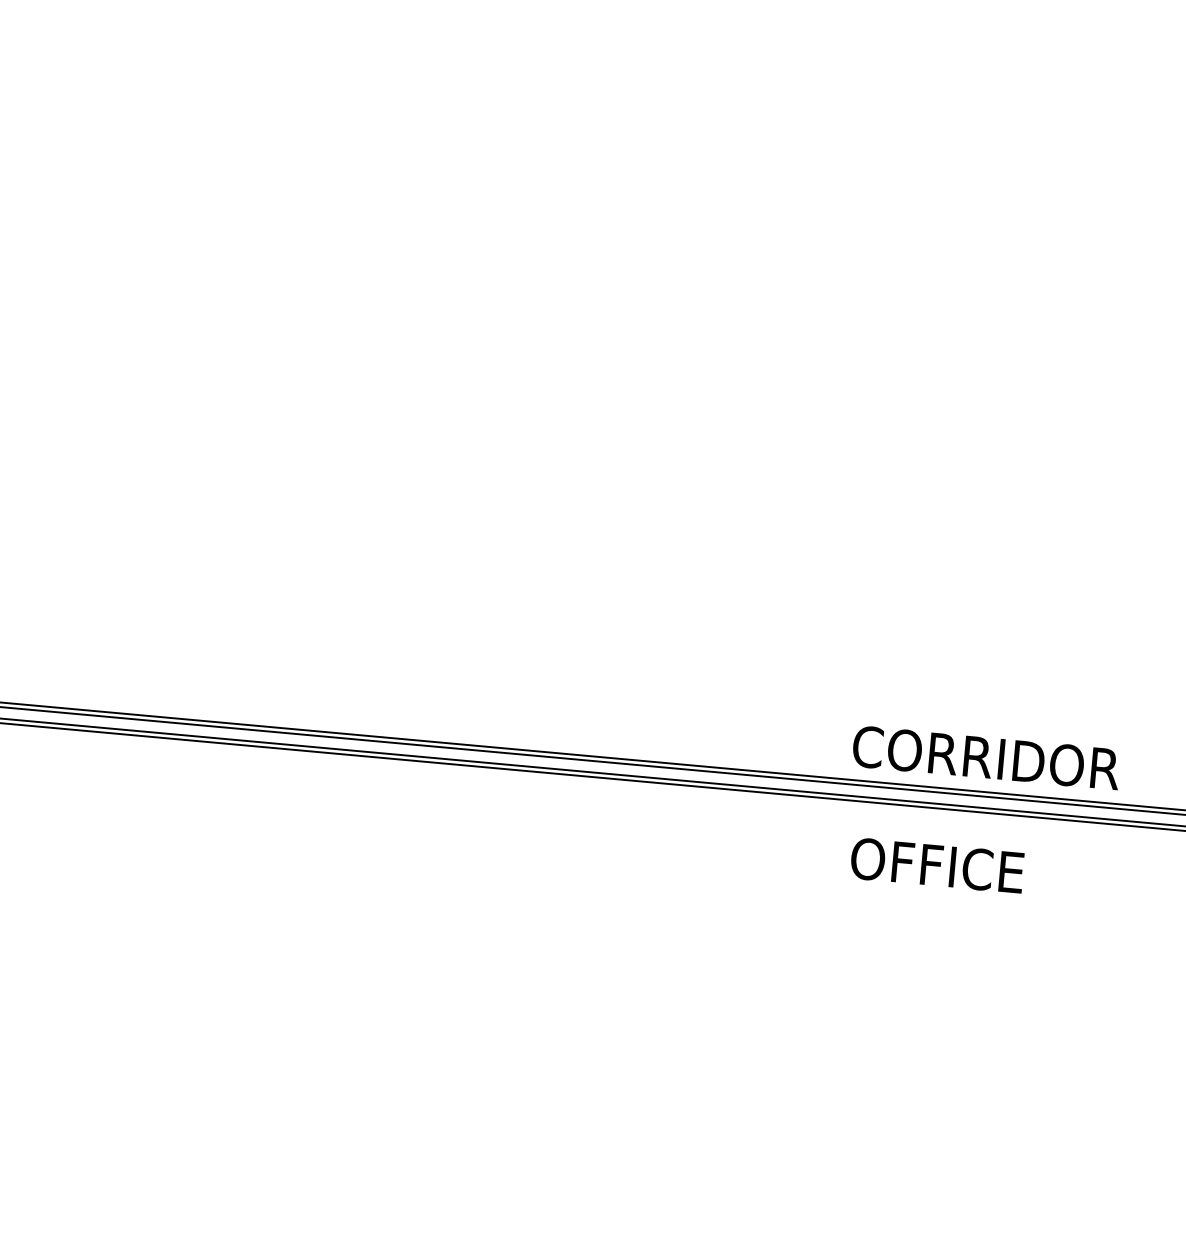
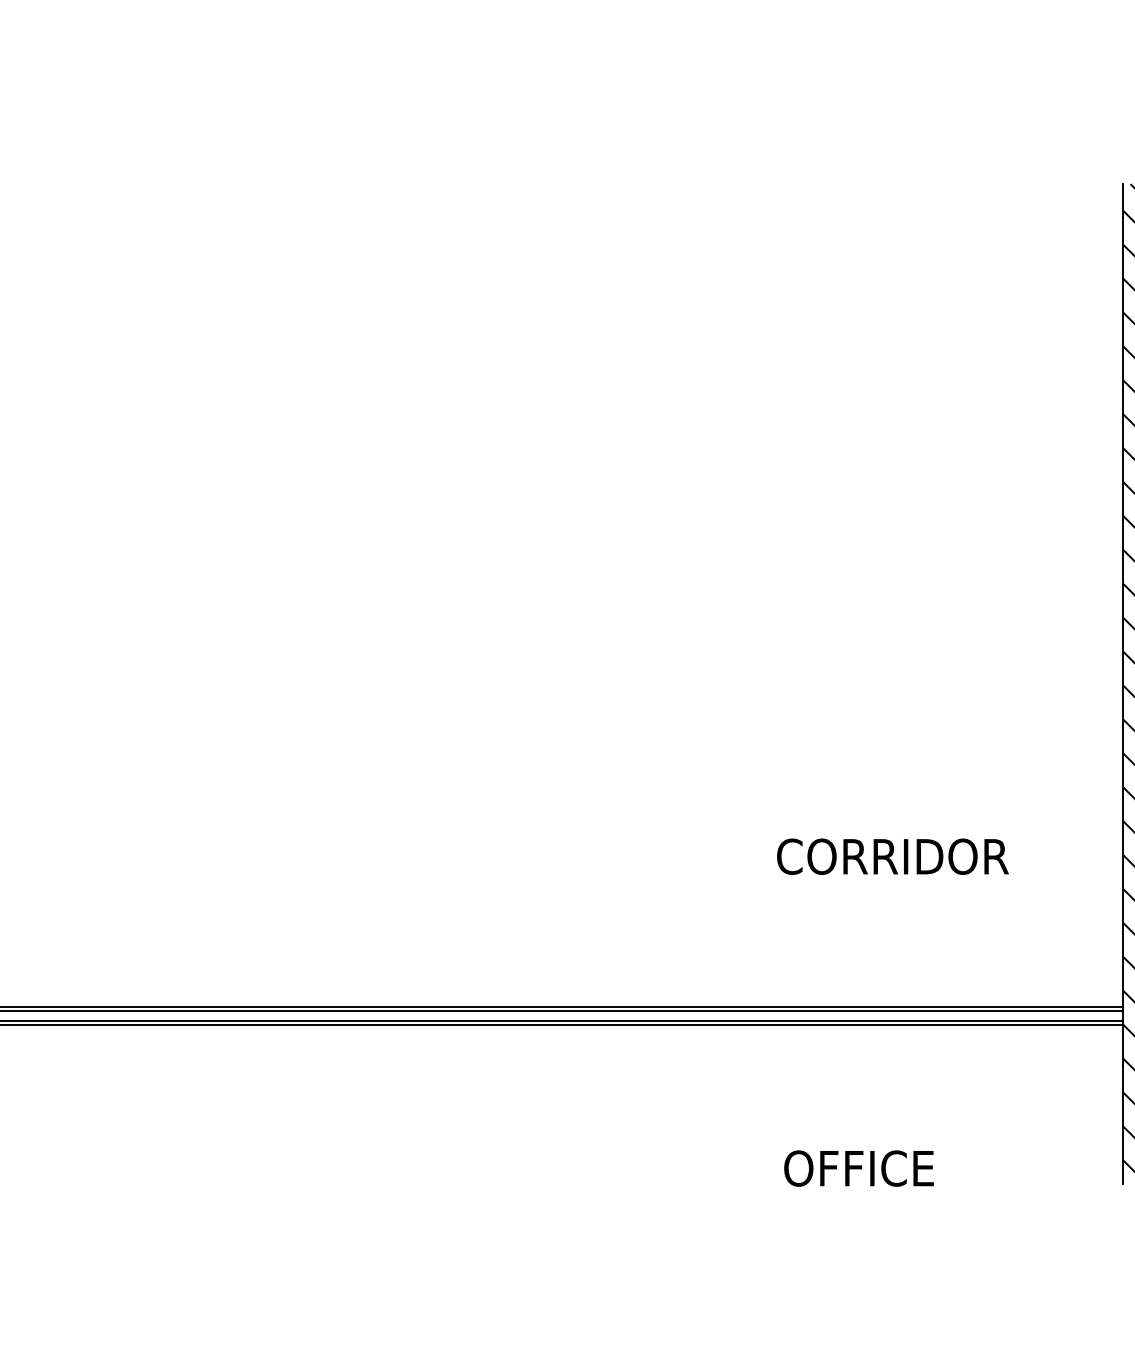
text: (985, 757) -> (892, 856), moved
text: (936, 865) -> (858, 1168), moved

